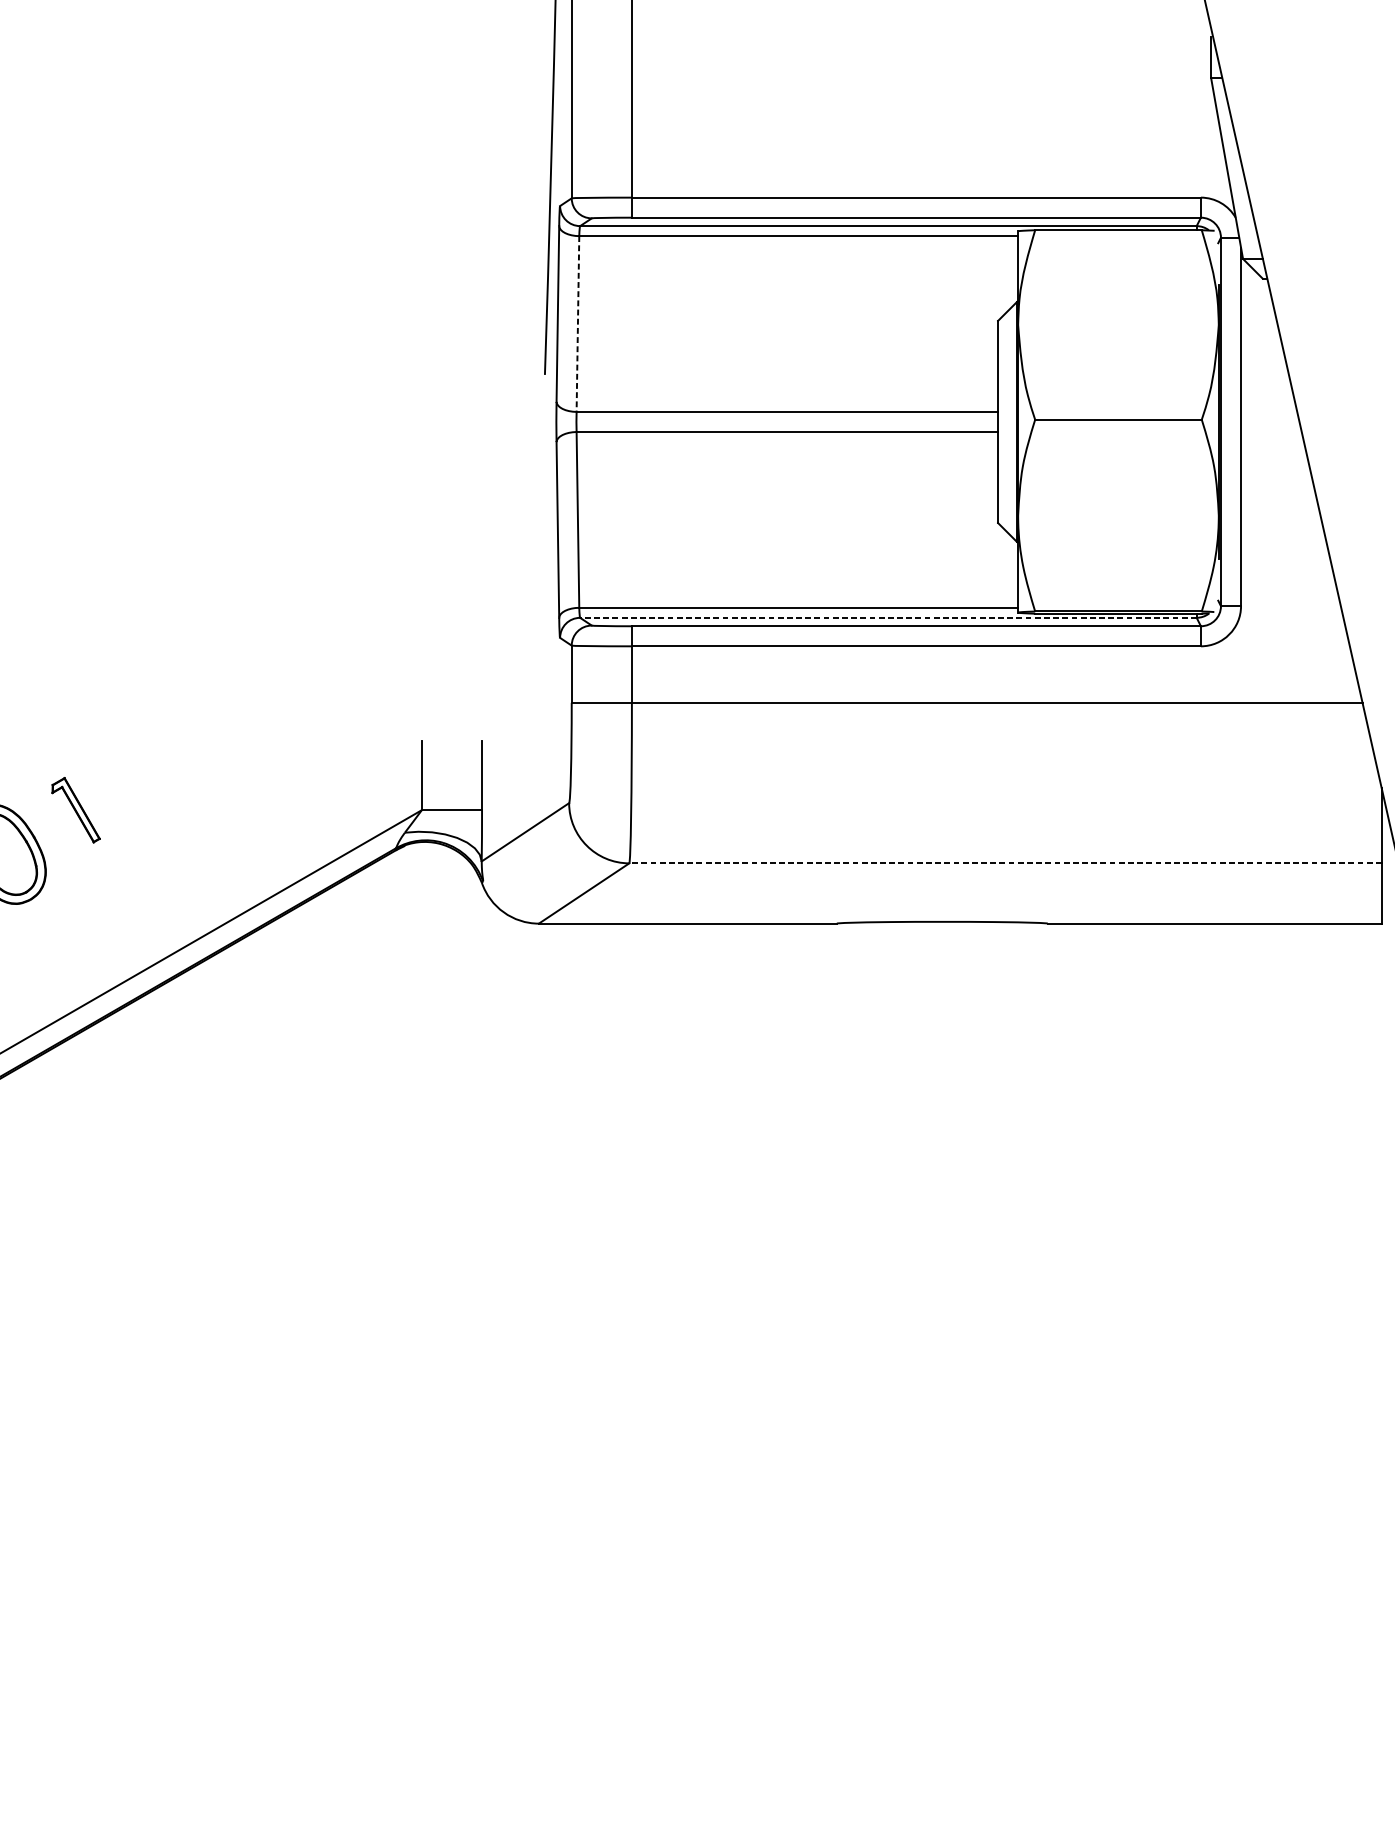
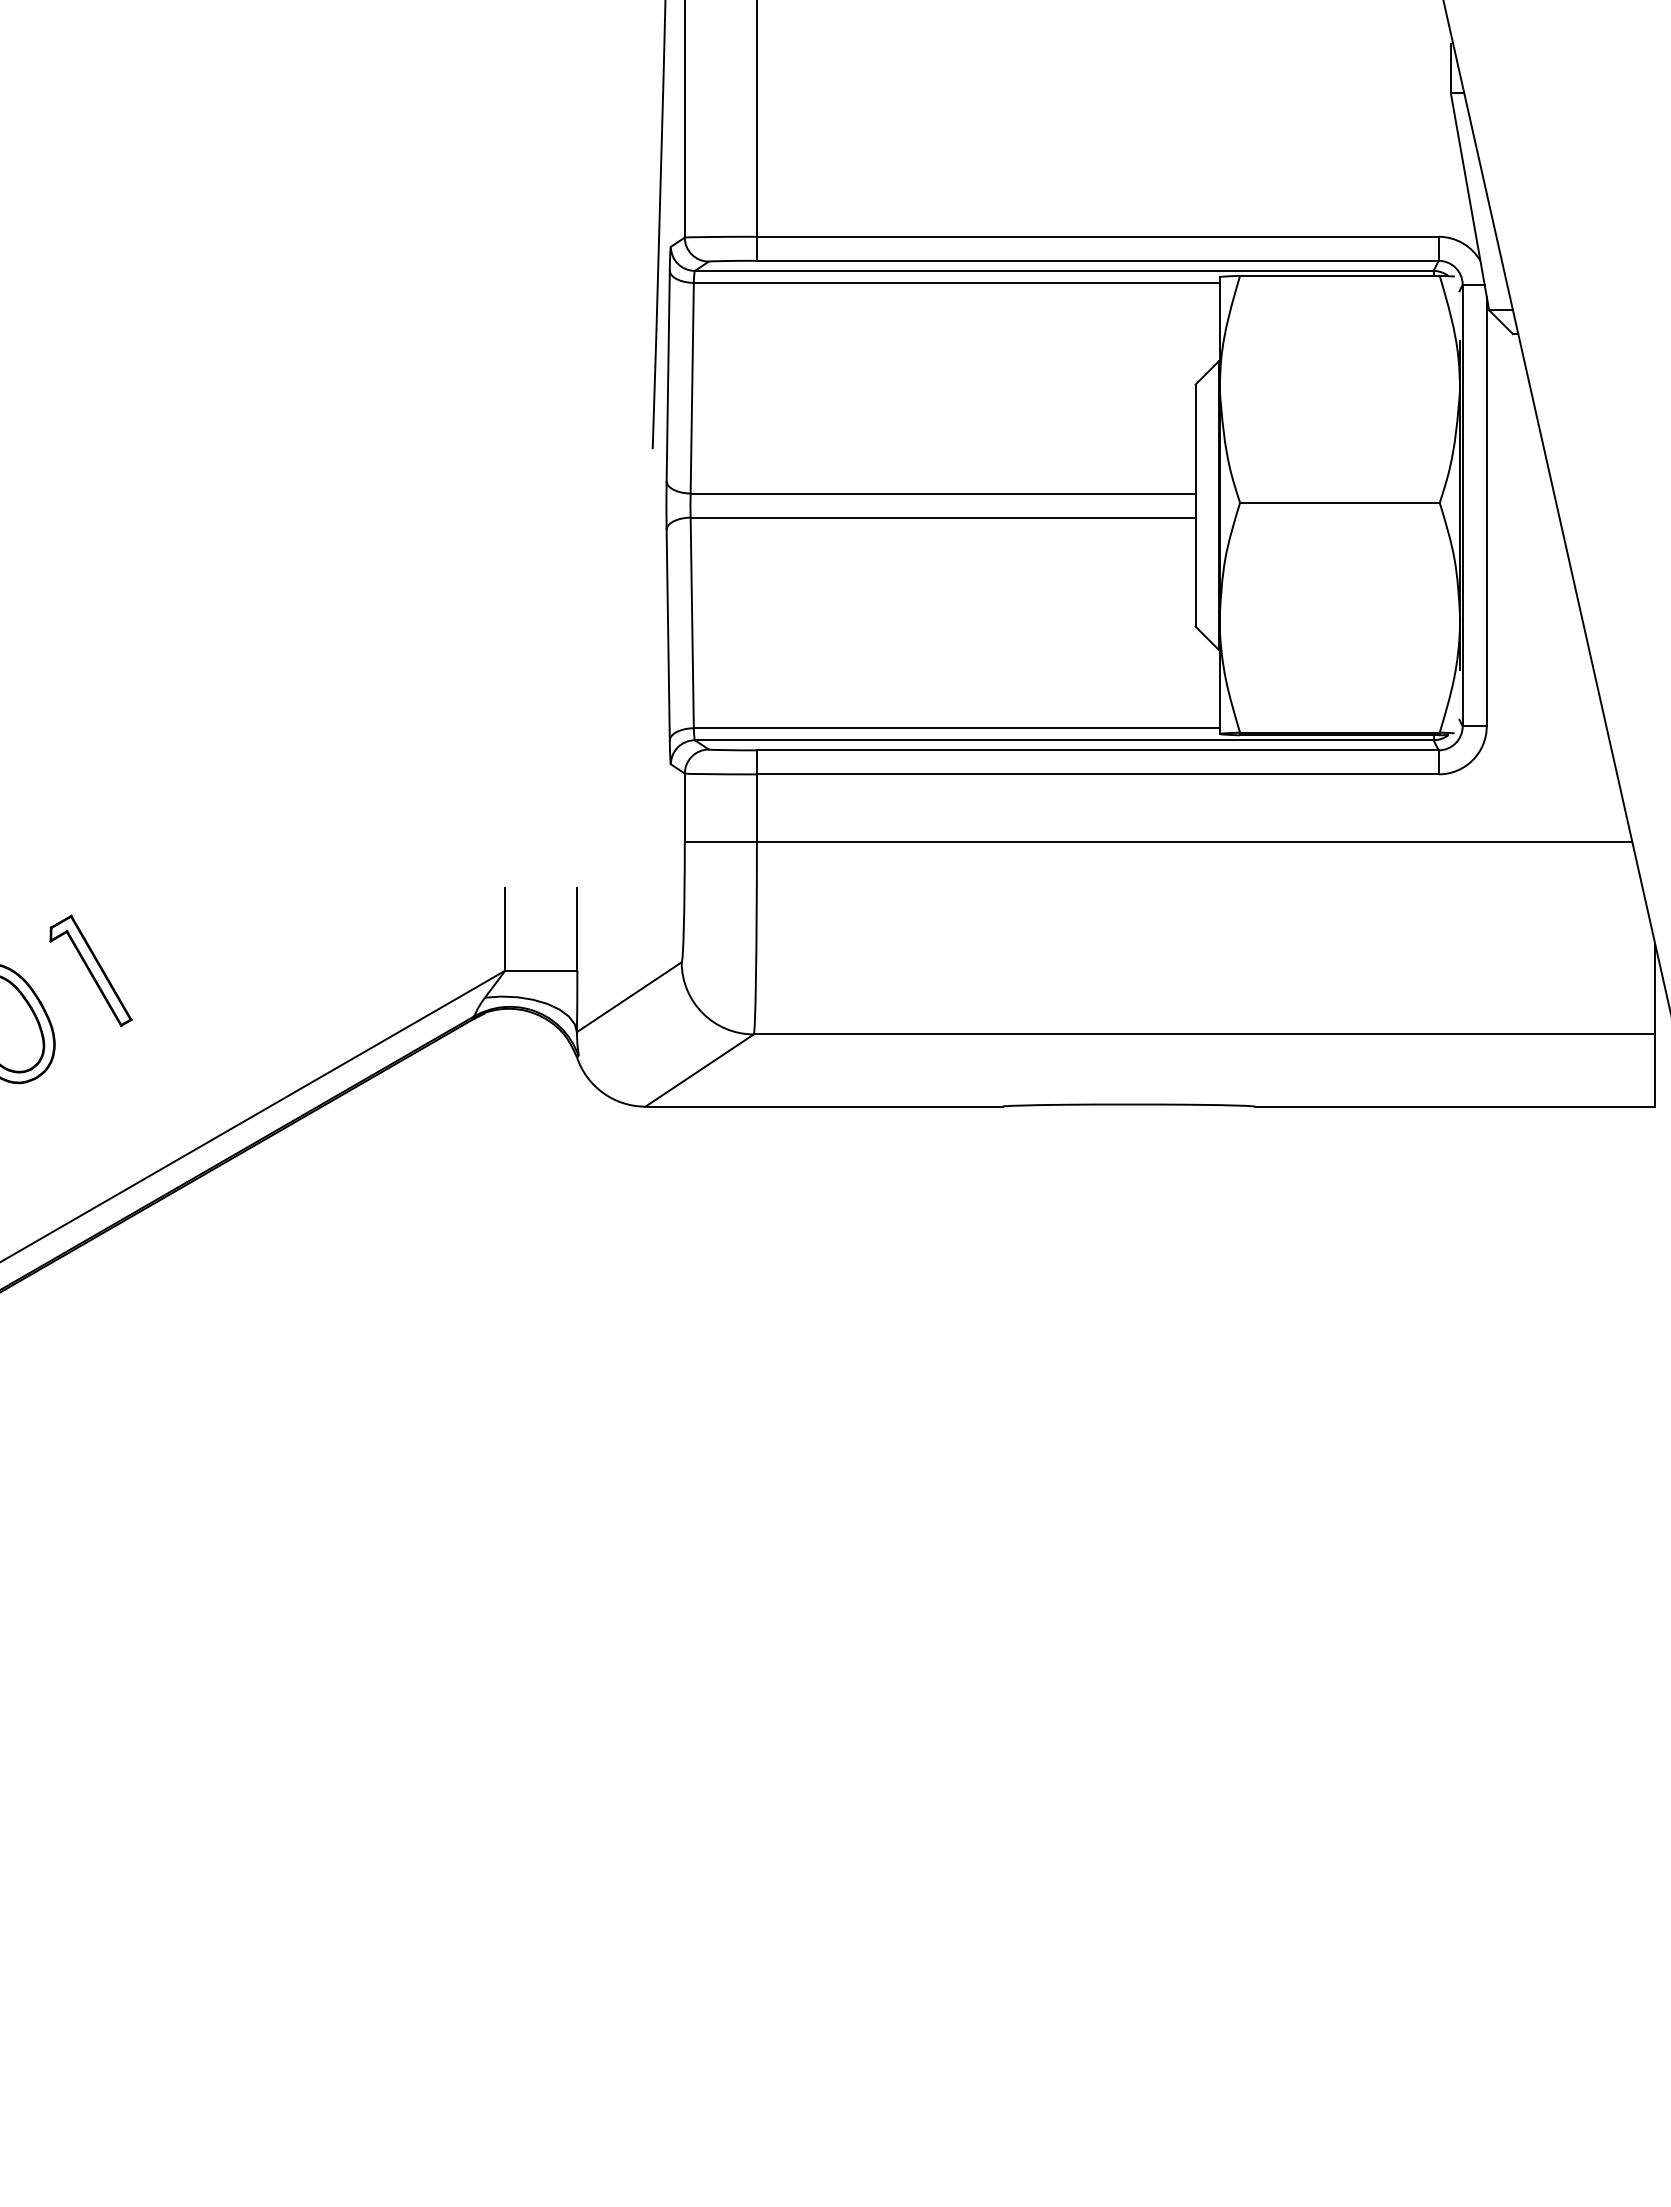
line: (578, 324) -> (692, 388), dashed -> solid
line: (887, 618) -> (1063, 740), dashed -> solid
part: (75, 809) -> (90, 970), size x1.43
line: (1005, 863) -> (1204, 1034), dashed -> solid

